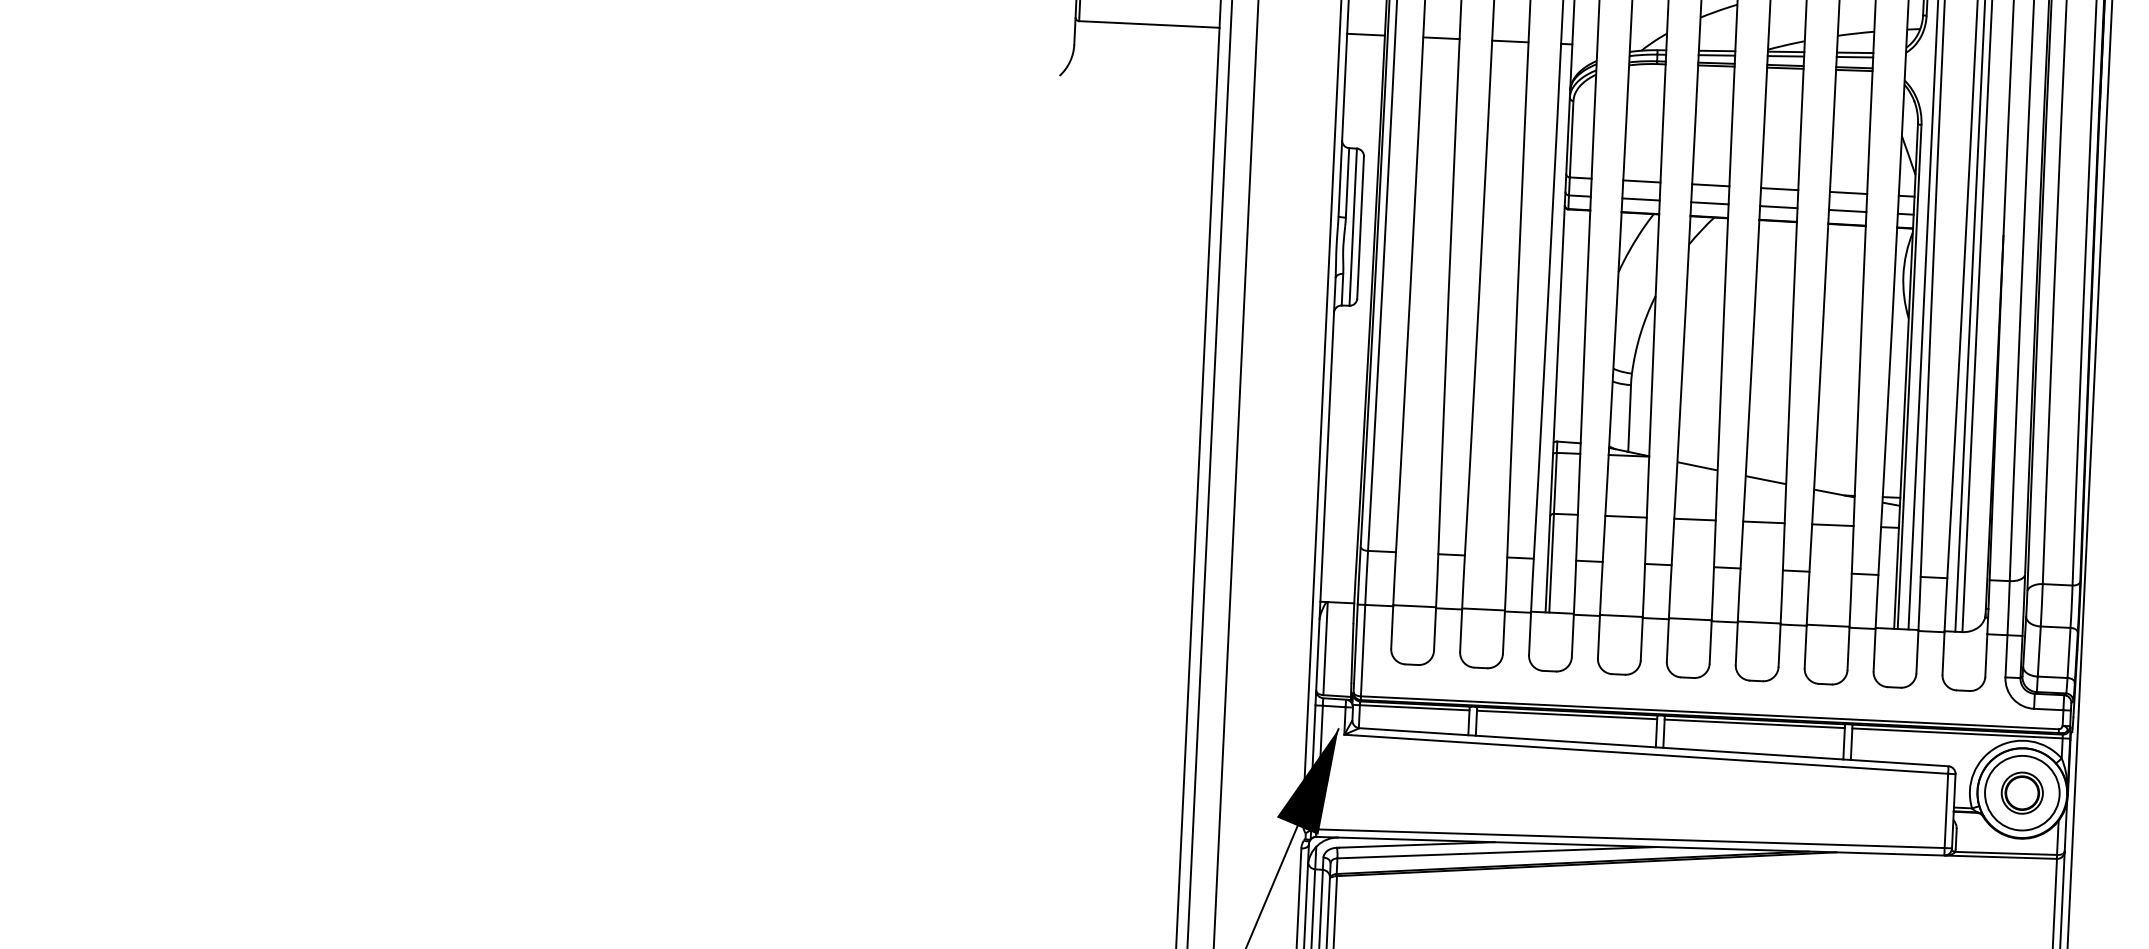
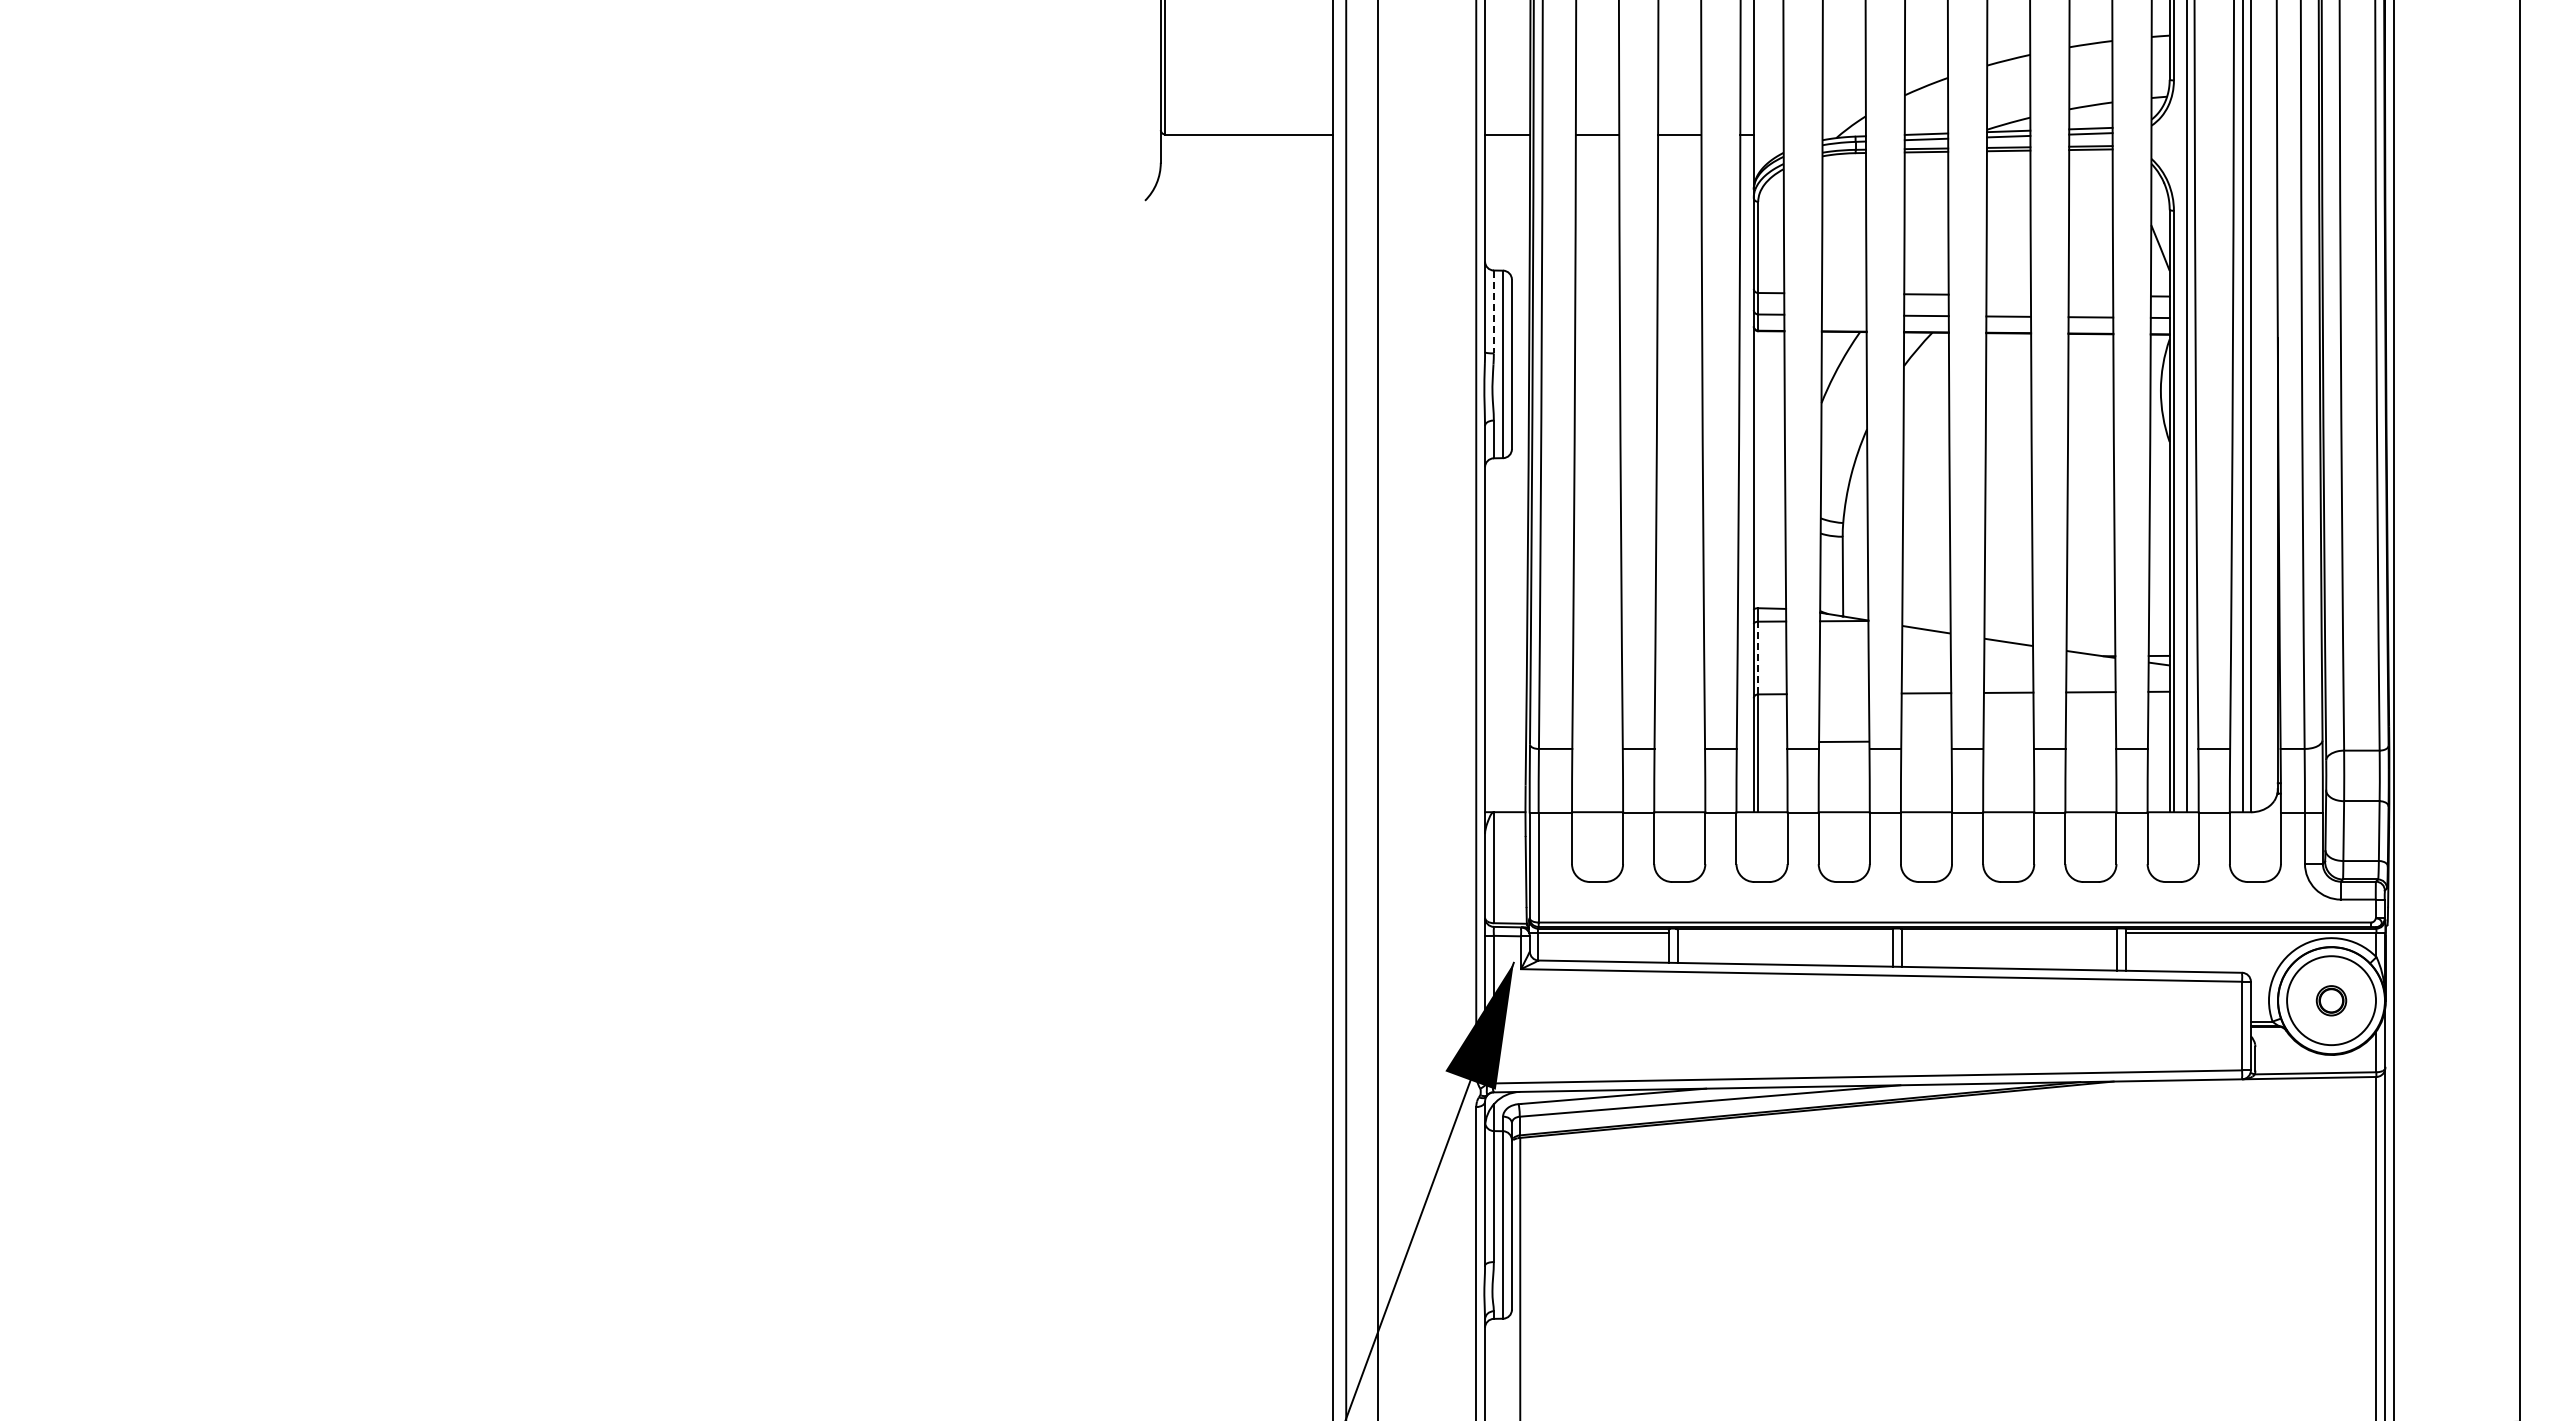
line: (1642, 181) -> (1844, 293), removed
line: (1347, 183) -> (1493, 312), solid -> dashed
line: (1779, 188) -> (2008, 294), removed
line: (1848, 192) -> (2090, 295), removed
line: (1640, 199) -> (1843, 315), removed
line: (1555, 482) -> (1758, 657), solid -> dashed
line: (1626, 516) -> (1844, 741), moved
line: (1566, 715) -> (1784, 933), removed
line: (1754, 724) -> (2008, 933), removed
part: (2022, 793) -> (2331, 1000), size x0.6

